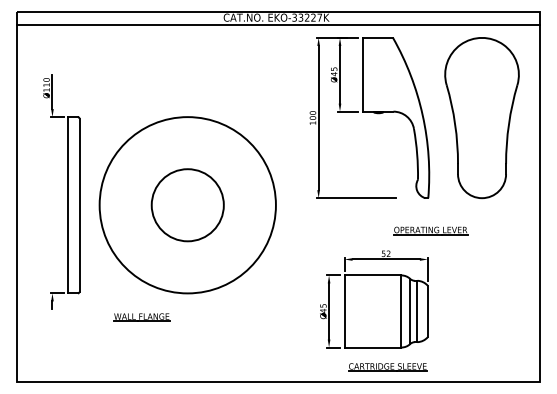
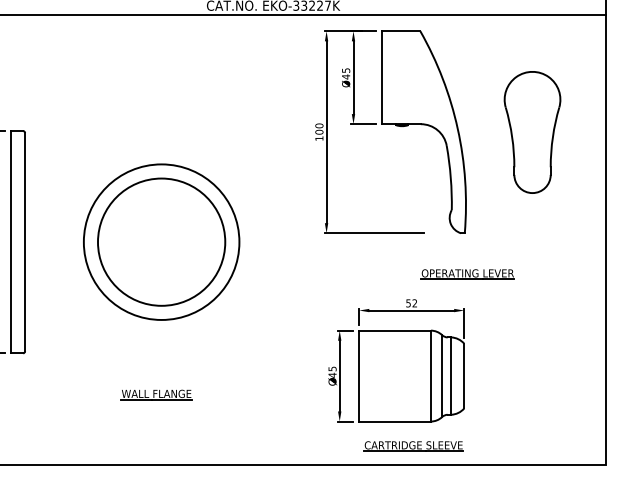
part: (481, 118) -> (531, 132), size x0.6
circle: (187, 205) -> (161, 242), size x0.7
circle: (187, 205) -> (161, 242), size x1.4
part: (141, 317) -> (156, 395), moved

